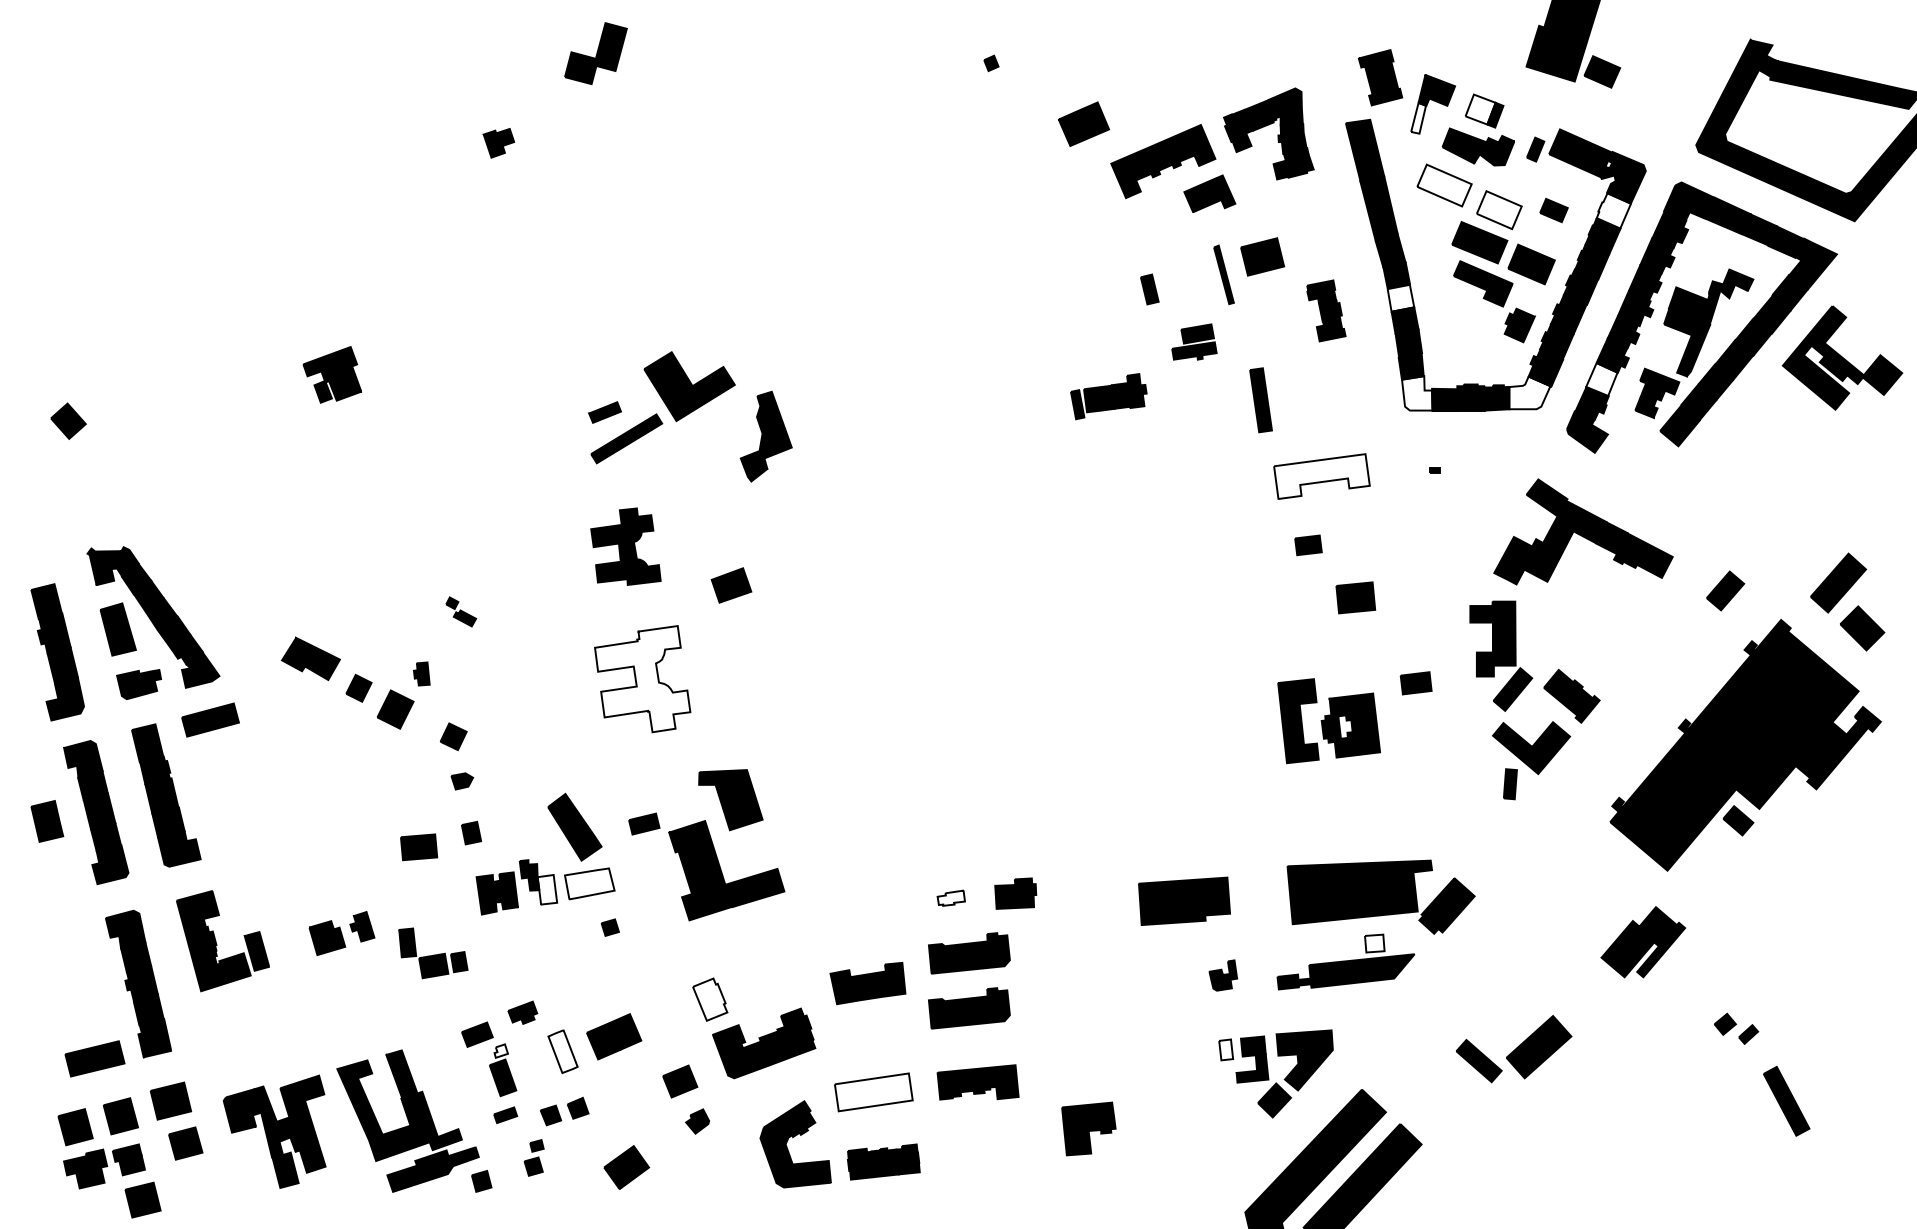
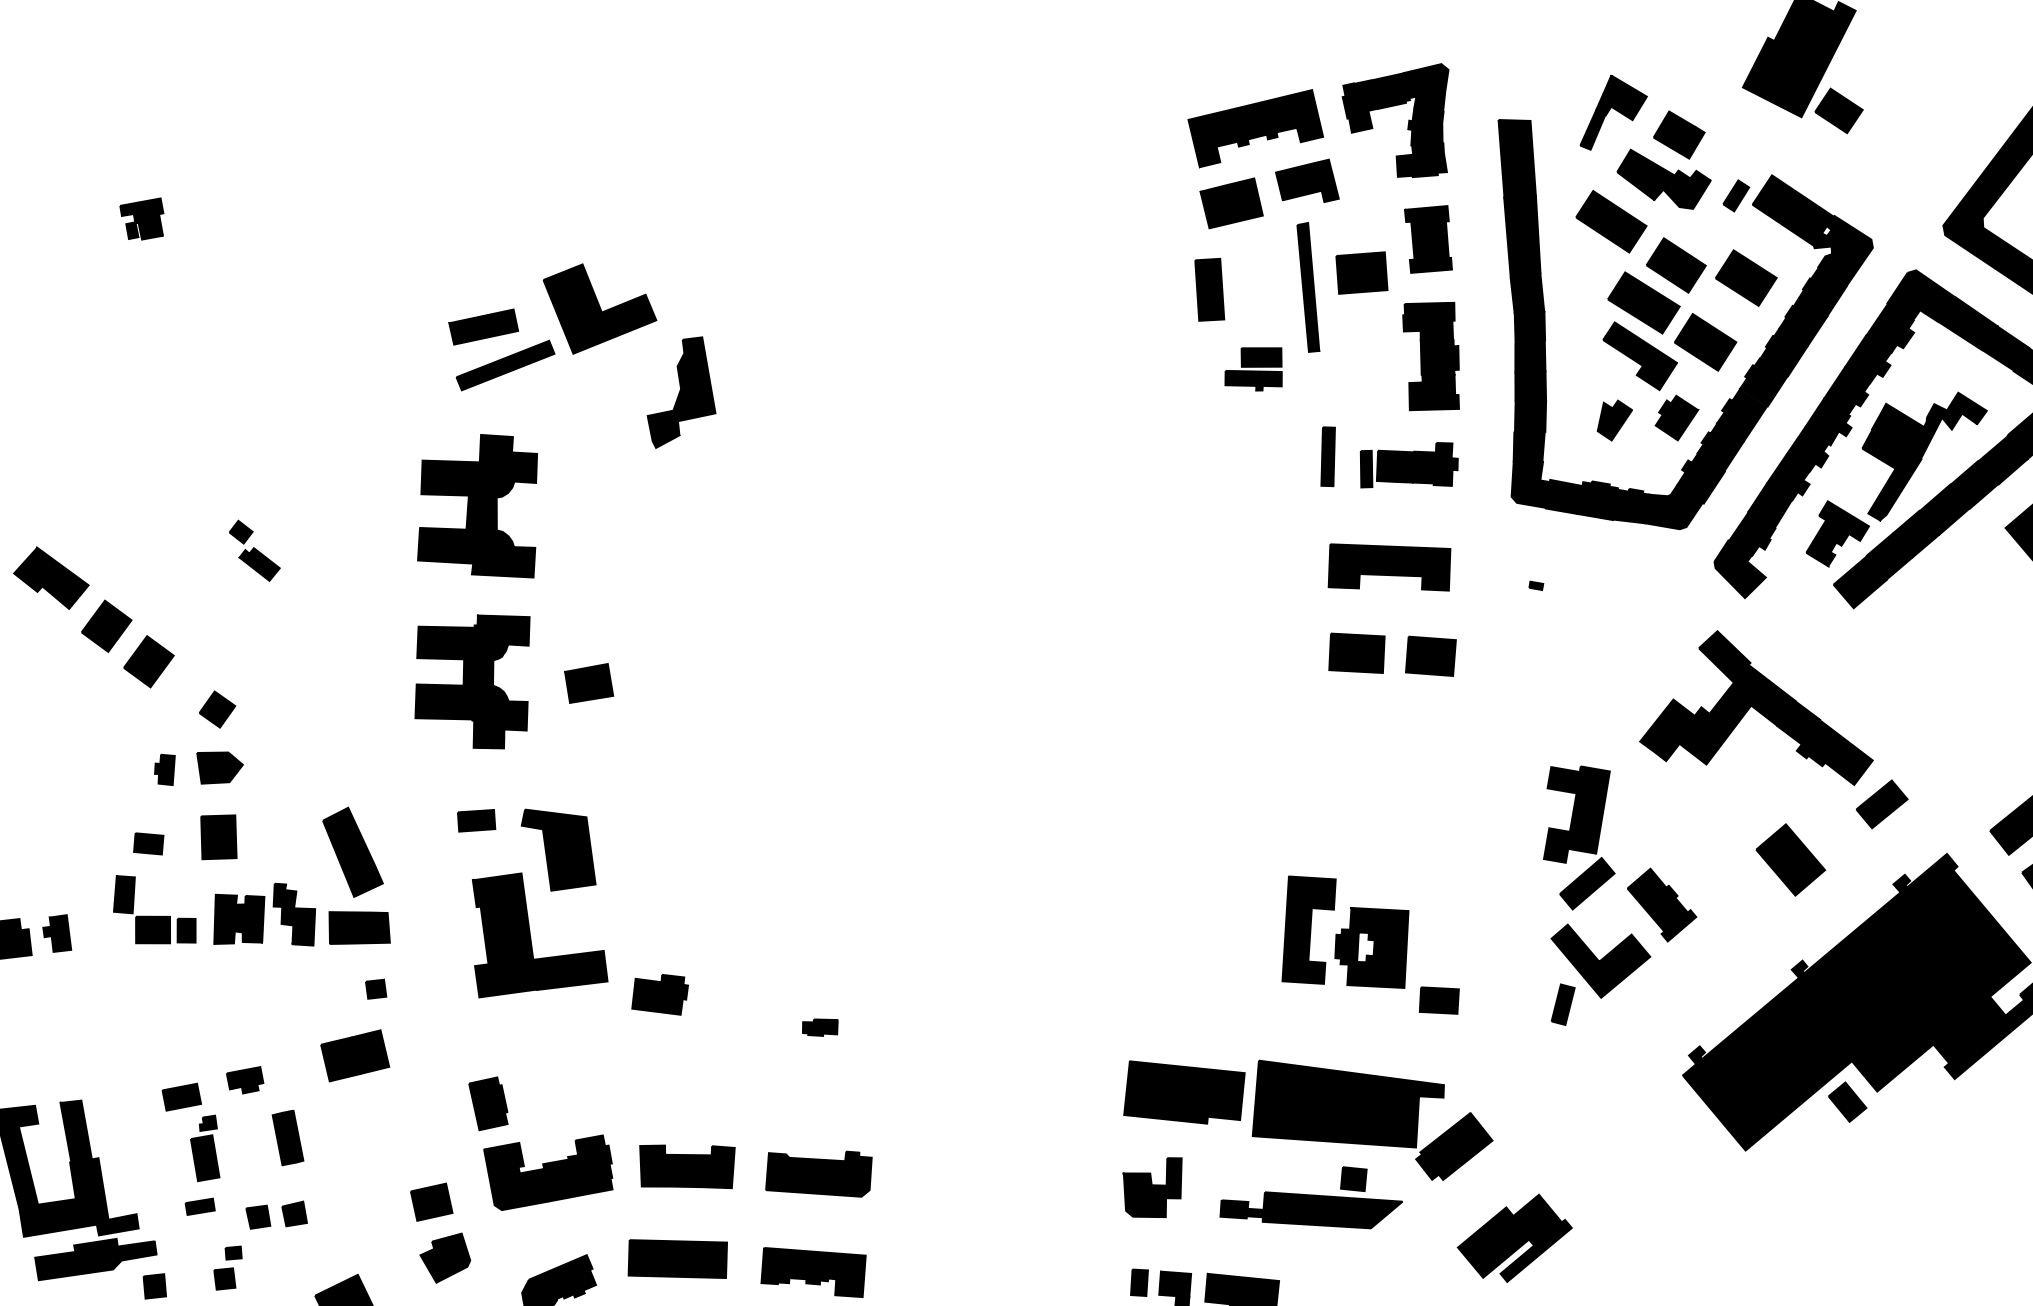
part: (1380, 77) -> (1428, 239), moved
fill: (1480, 109) -> (1674, 132), added
fill: (1418, 117) -> (1592, 128), added
part: (1083, 123) -> (1231, 202), moved
fill: (1444, 185) -> (1611, 221), added
fill: (1498, 210) -> (1675, 265), added
part: (1553, 210) -> (1745, 277), size x1.67
fill: (1613, 211) -> (1822, 292), added
part: (1223, 274) -> (1307, 286), size x1.67
part: (1149, 289) -> (1209, 289), size x1.67
fill: (1400, 297) -> (1529, 355), added
part: (1326, 310) -> (1432, 355), size x1.43
part: (1472, 335) -> (1613, 420), added
part: (332, 374) -> (142, 217), size x0.62
fill: (1601, 379) -> (1769, 505), added
fill: (1529, 392) -> (1674, 506), added
fill: (1417, 393) -> (1530, 482), added
part: (1108, 396) -> (1407, 465), moved
part: (1260, 400) -> (1327, 456), size x0.71
part: (604, 412) -> (482, 326), size x1.67
fill: (1321, 476) -> (1388, 567), added
part: (1583, 531) -> (1763, 708), moved
part: (1308, 545) -> (1356, 653), size x1.67
part: (625, 546) -> (480, 503), size x1.43
part: (731, 585) -> (589, 683), moved
part: (1355, 597) -> (1430, 655), moved
part: (461, 611) -> (255, 550), size x1.43
part: (1663, 644) -> (1790, 859), added
part: (421, 673) -> (164, 768), moved
fill: (642, 679) -> (472, 677), added
part: (1415, 683) -> (1438, 1000), moved
part: (358, 688) -> (106, 626), size x1.43
part: (1328, 721) -> (1344, 936), moved
part: (462, 781) -> (218, 768), size x1.67
part: (644, 823) -> (477, 820), moved
part: (471, 832) -> (219, 836), size x1.67
part: (419, 847) -> (149, 844), size x0.62
fill: (589, 883) -> (359, 927), added
fill: (547, 889) -> (304, 926), added
part: (1015, 893) -> (659, 993), moved
fill: (950, 897) -> (819, 1025), added
part: (1184, 900) -> (1184, 1092), moved
part: (1642, 942) -> (1513, 1237), moved
fill: (1374, 943) -> (1353, 1178), added
part: (433, 953) -> (155, 913), moved
part: (969, 953) -> (831, 1102), removed
part: (1223, 975) -> (1152, 1186), size x1.67
part: (867, 983) -> (685, 1166), moved
fill: (709, 999) -> (487, 1103), added
part: (614, 1036) -> (355, 1055), moved
fill: (1226, 1049) -> (1139, 1282), added
fill: (501, 1050) -> (209, 1122), added
fill: (562, 1051) -> (287, 1137), added
fill: (873, 1092) -> (677, 1259), added
part: (697, 1121) -> (445, 1257), size x1.67

